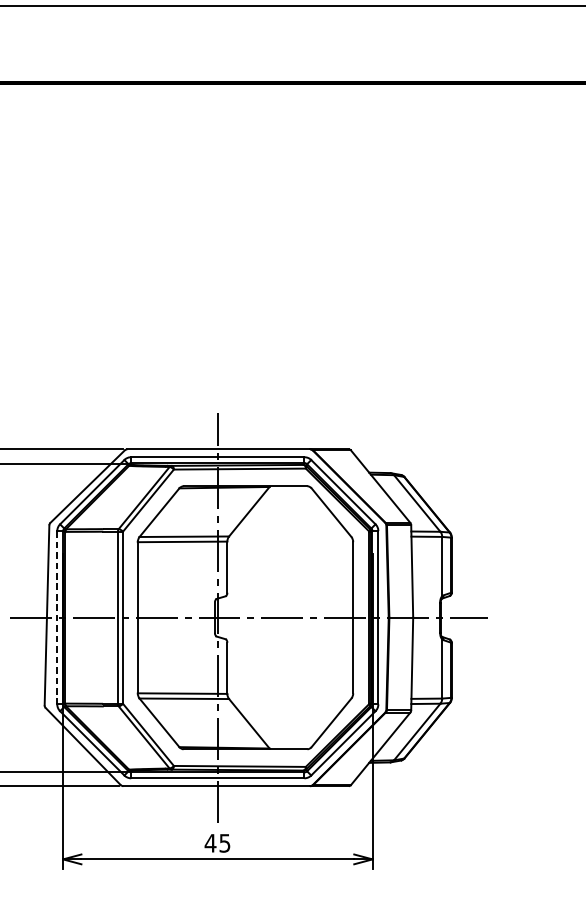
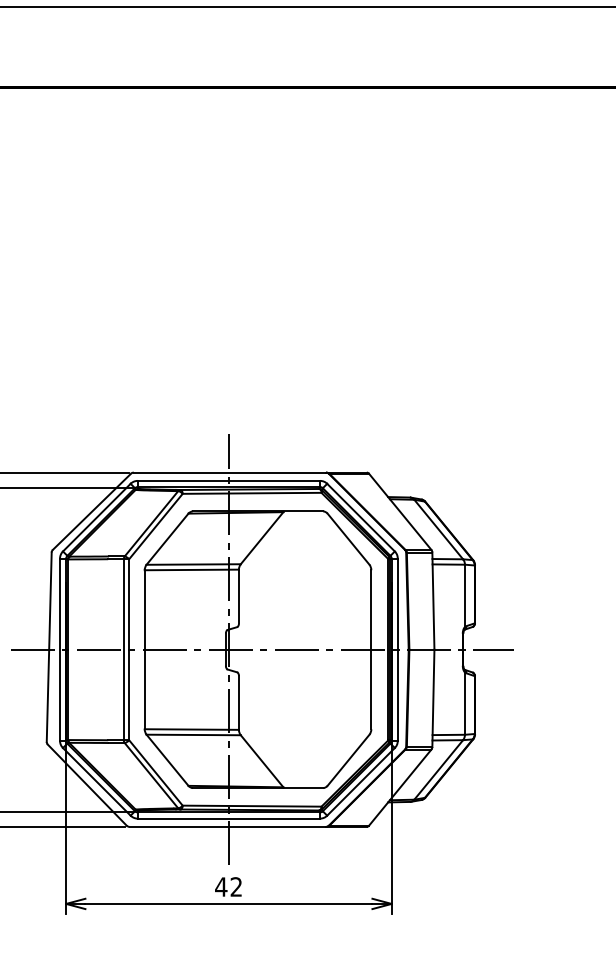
line: (57, 618) -> (60, 650), dashed -> solid
text: (224, 842) -> (235, 886), 45 -> 42

